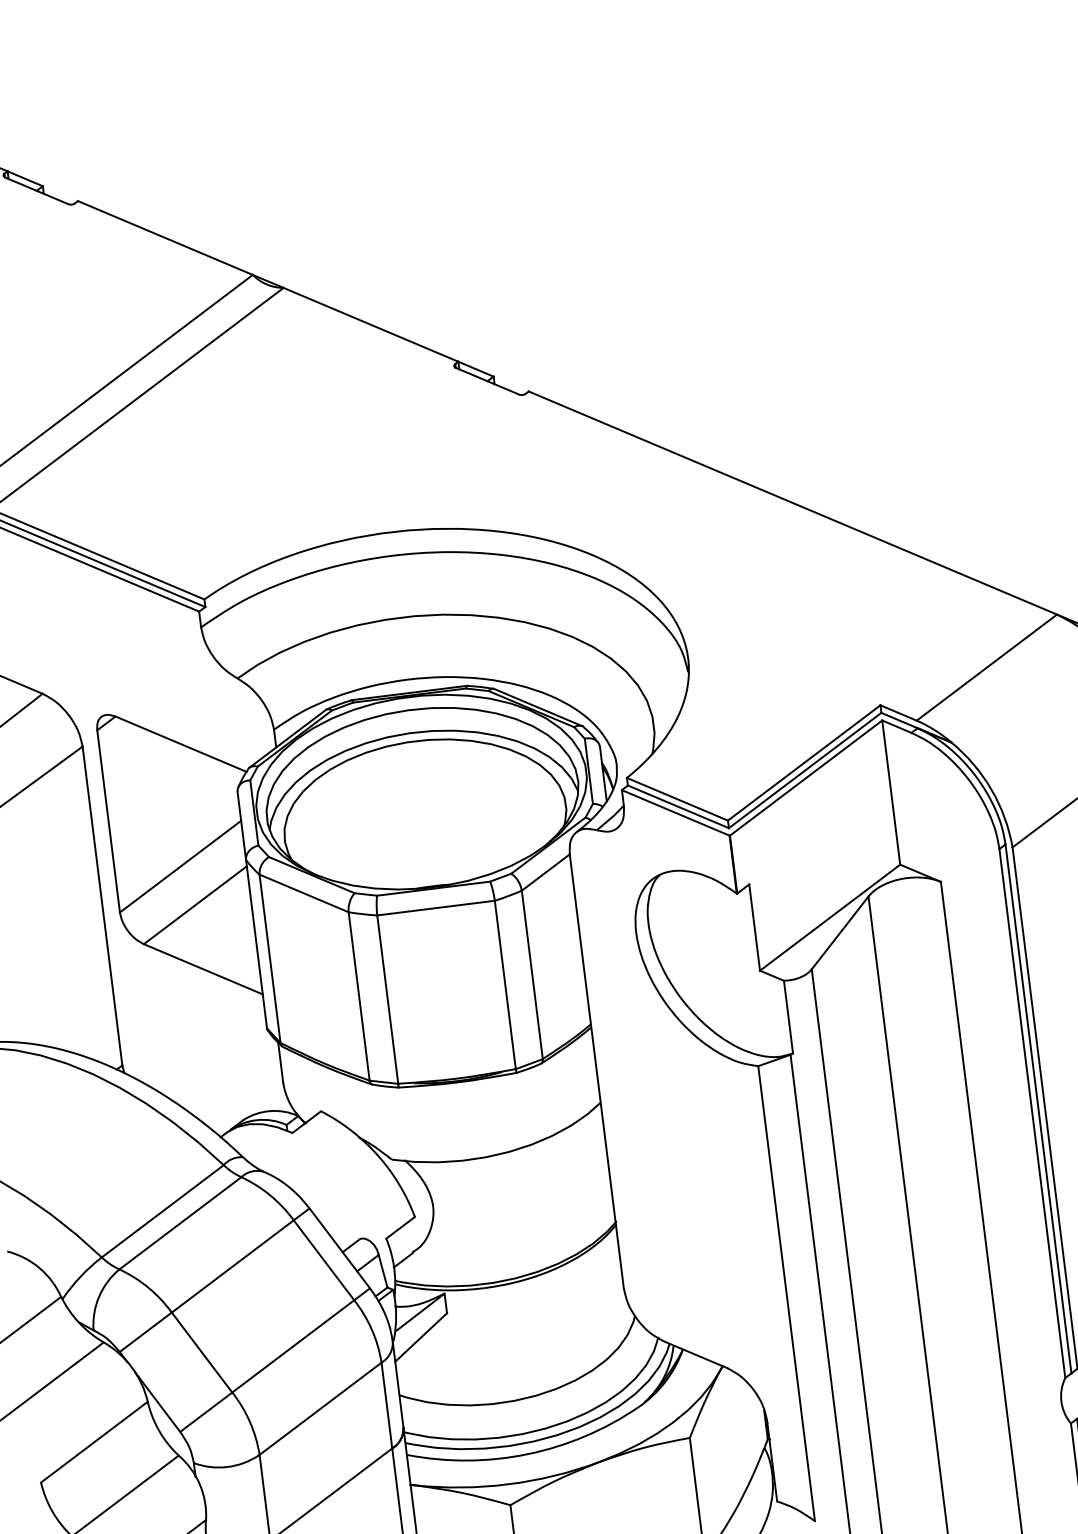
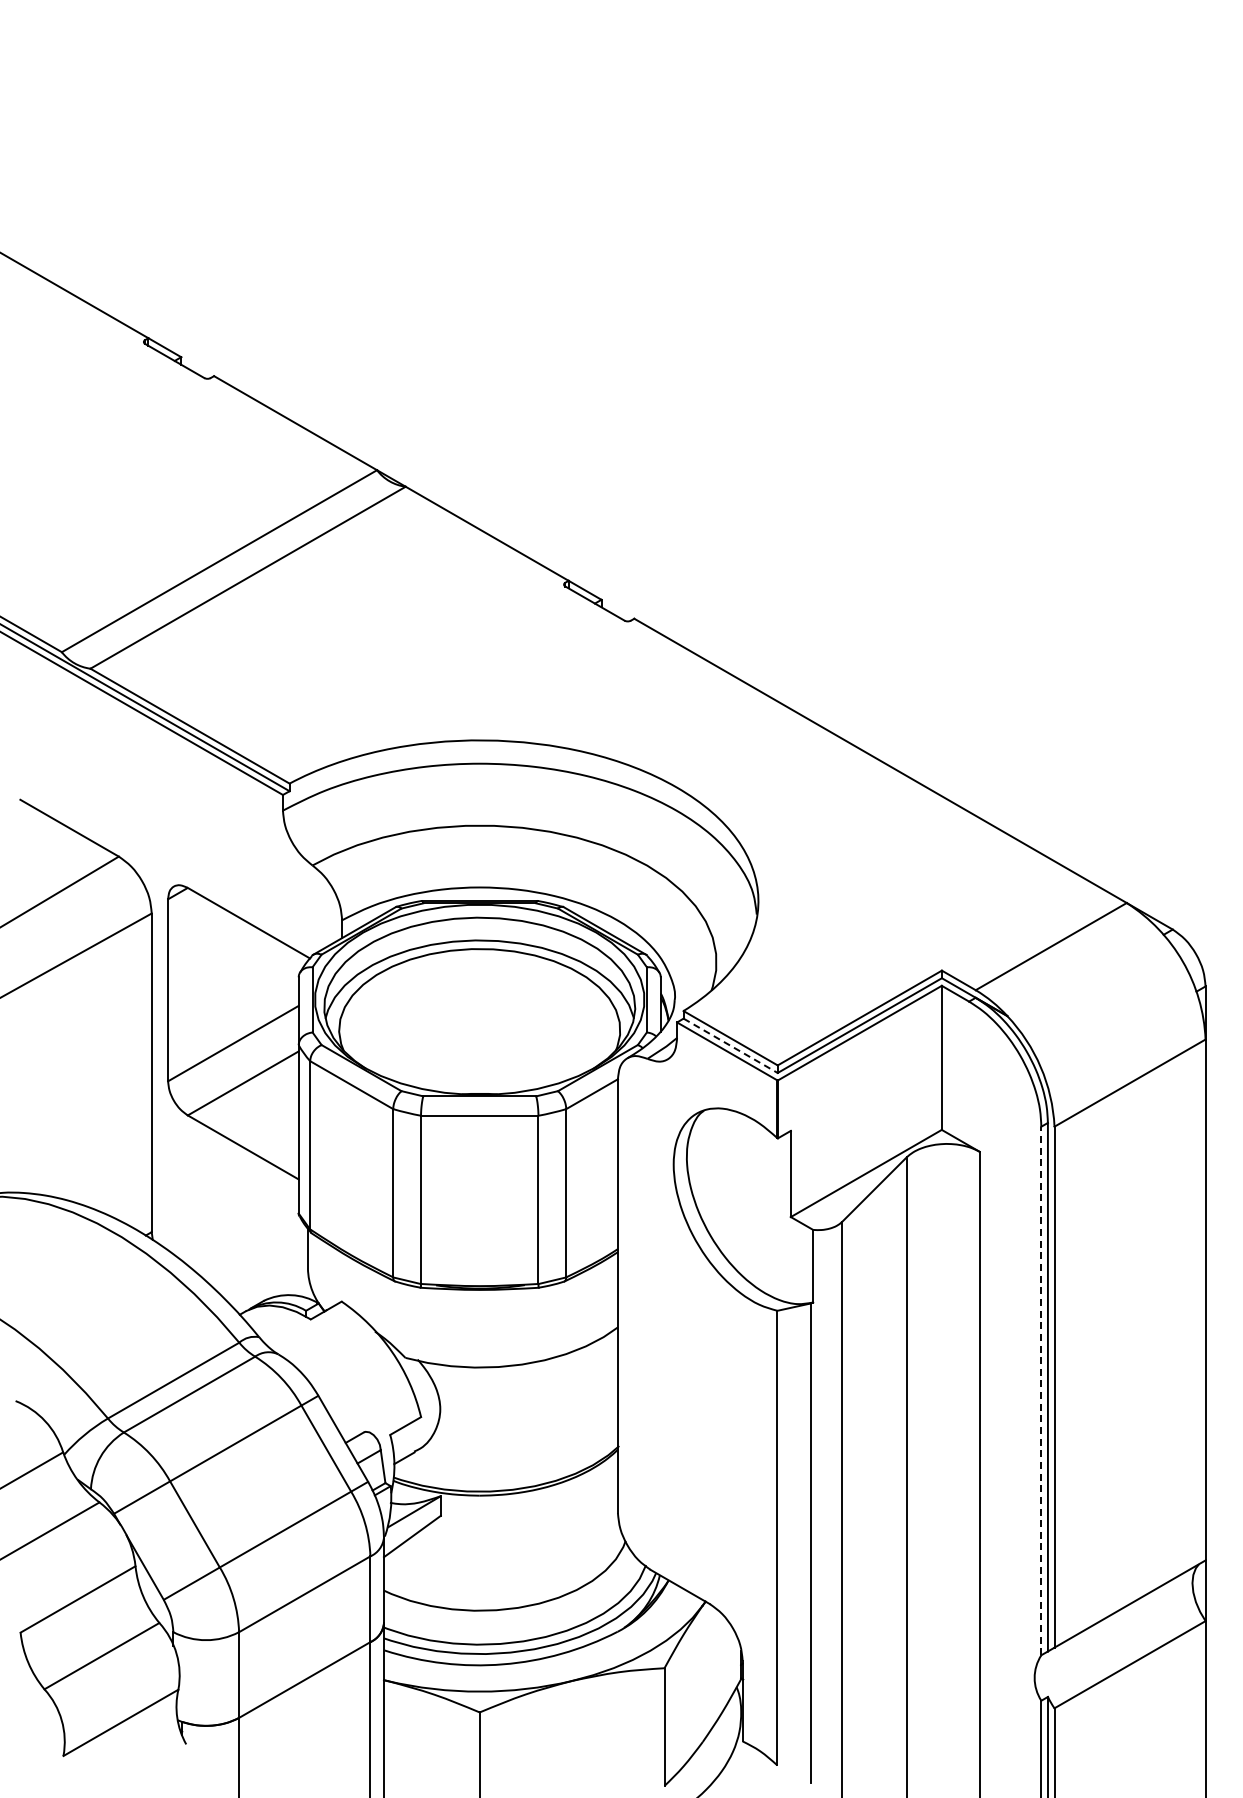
line: (679, 807) -> (731, 1046), solid -> dashed
line: (1032, 1113) -> (1041, 1390), solid -> dashed

